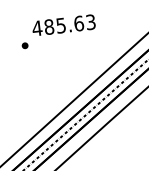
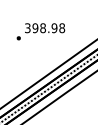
text: (63, 25) -> (44, 28), 485.63 -> 398.98

